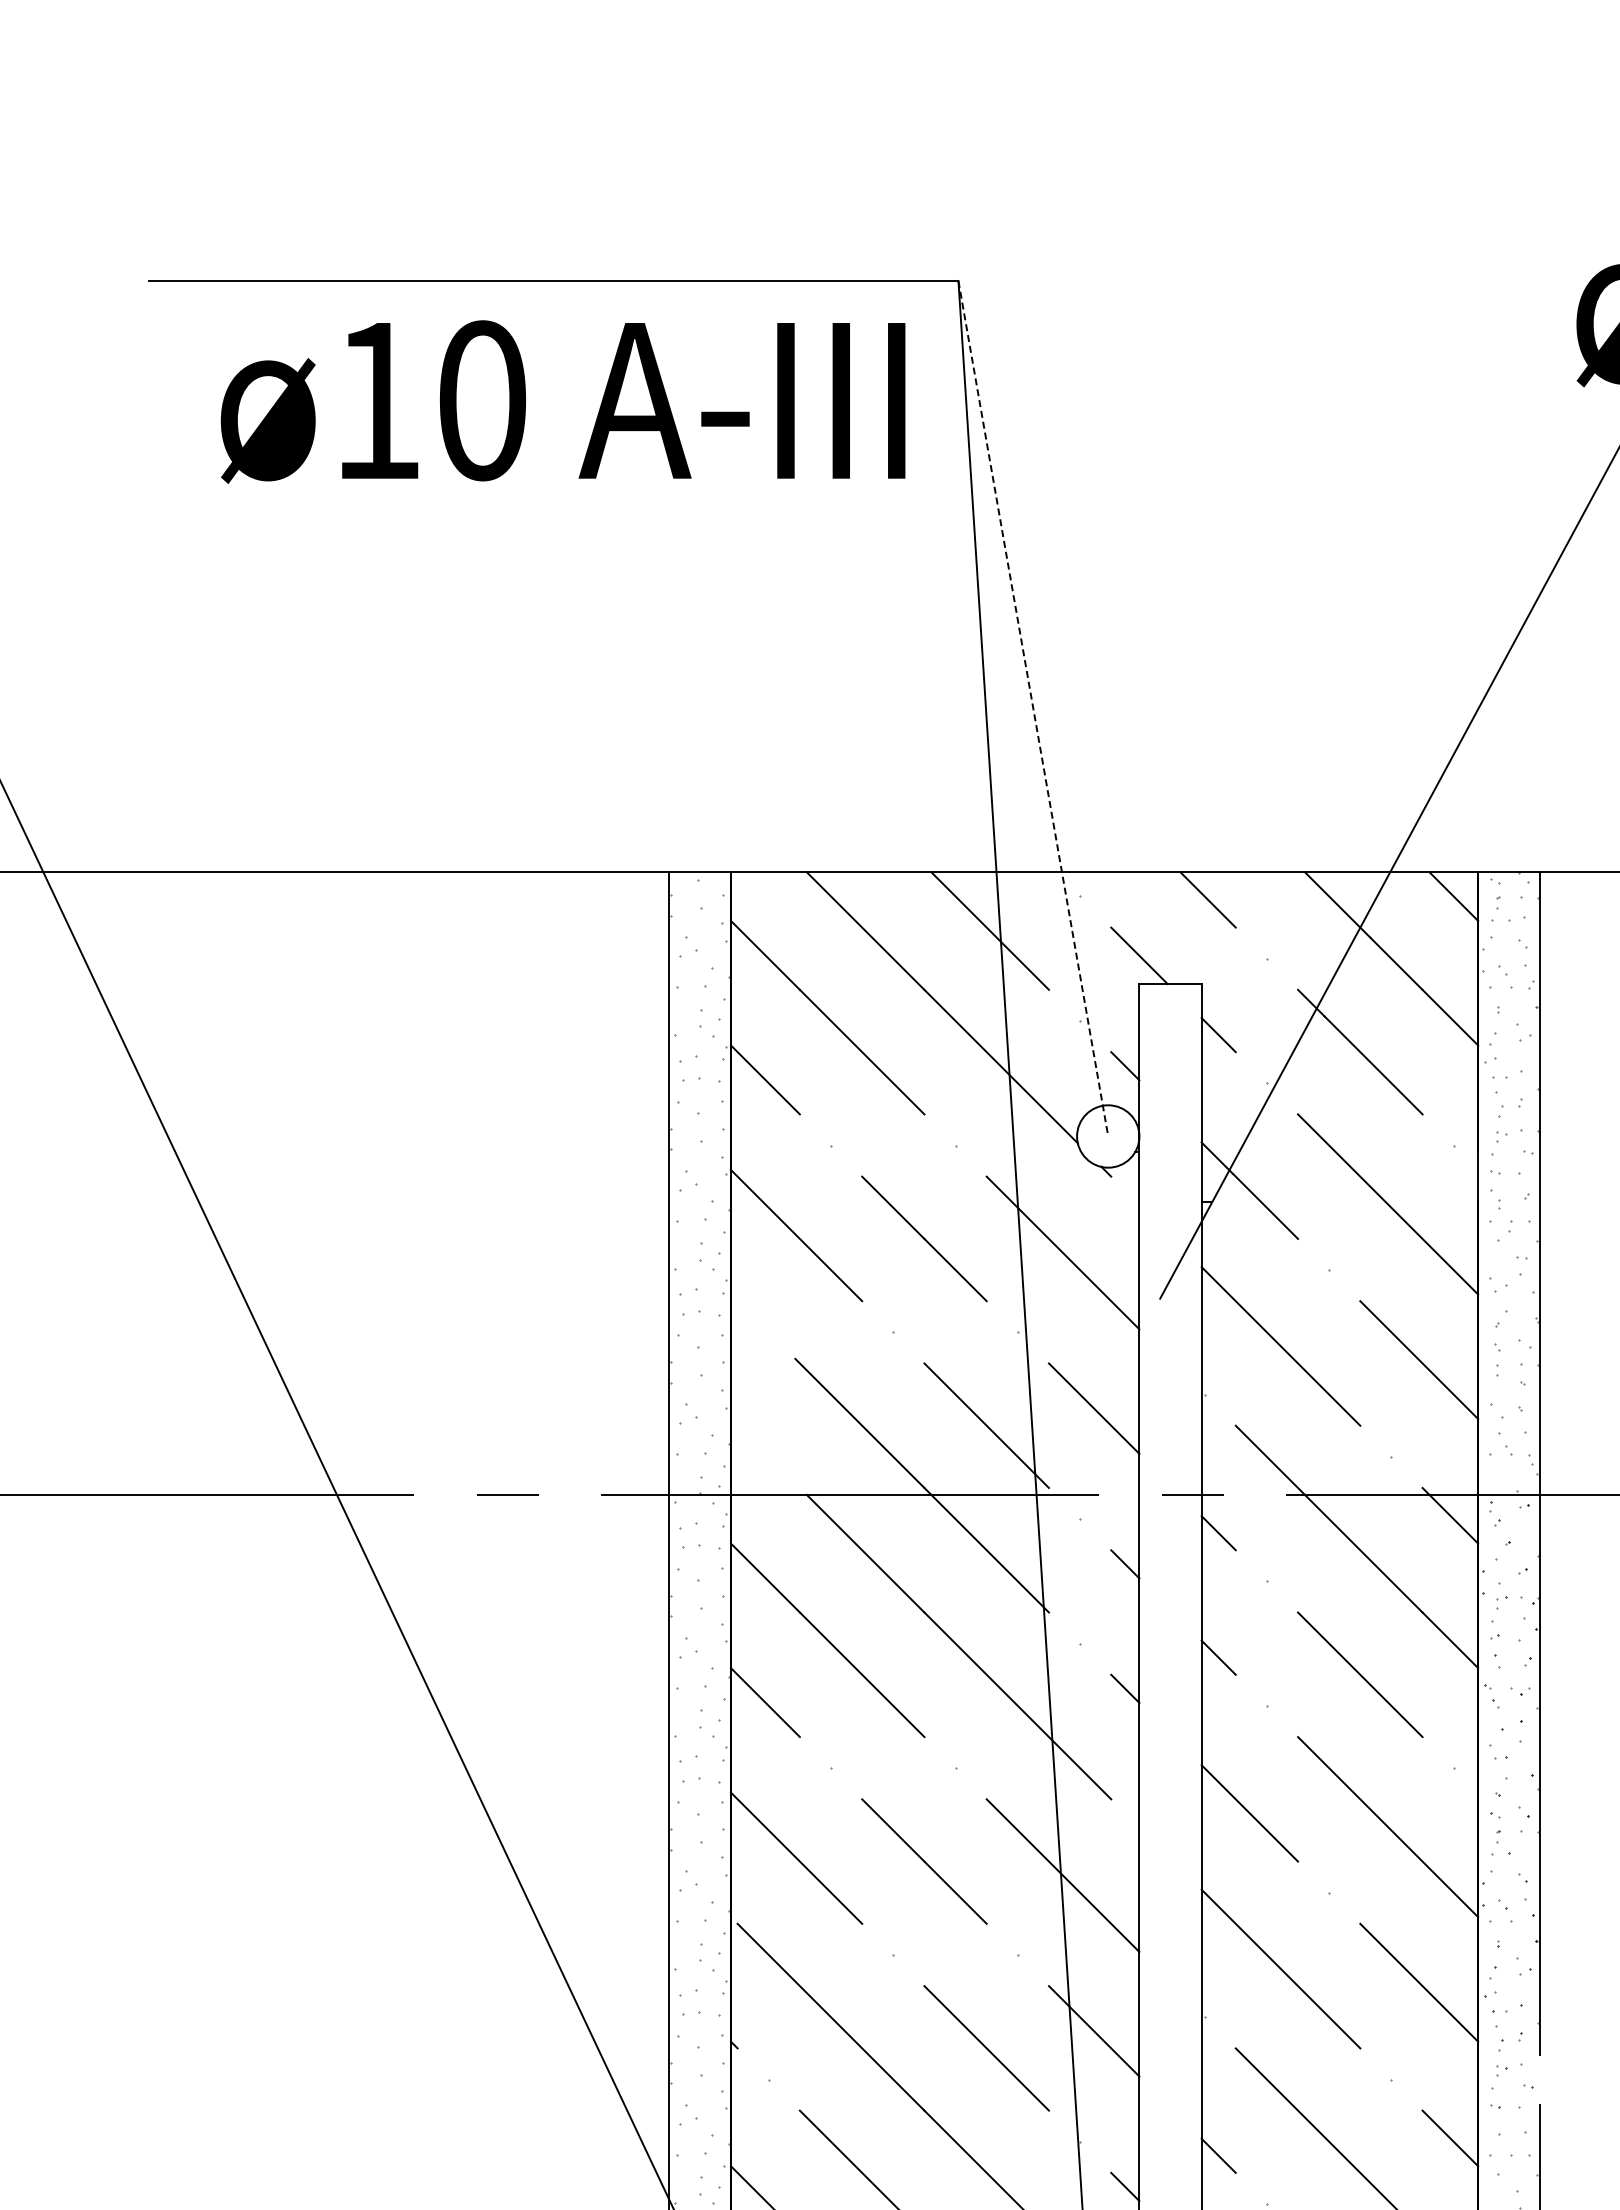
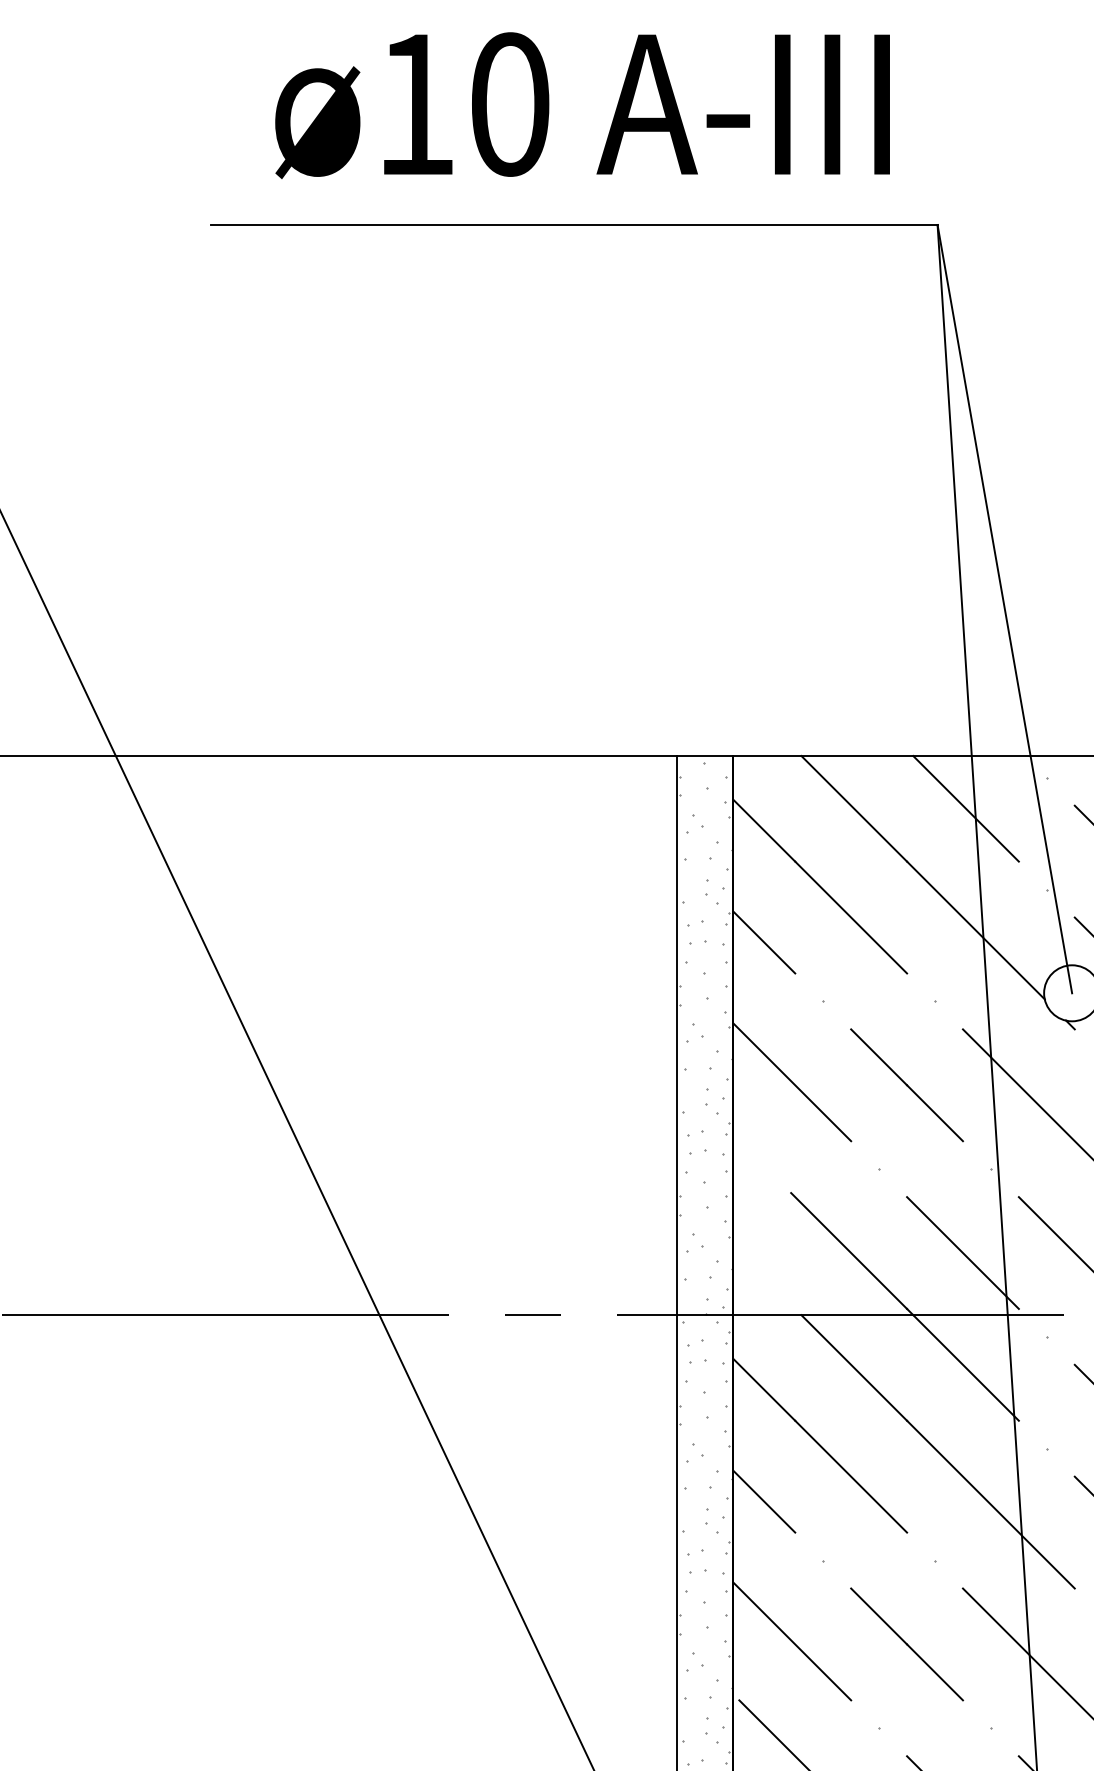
text: (562, 401) -> (582, 105), moved
line: (1033, 709) -> (1004, 609), dashed -> solid

